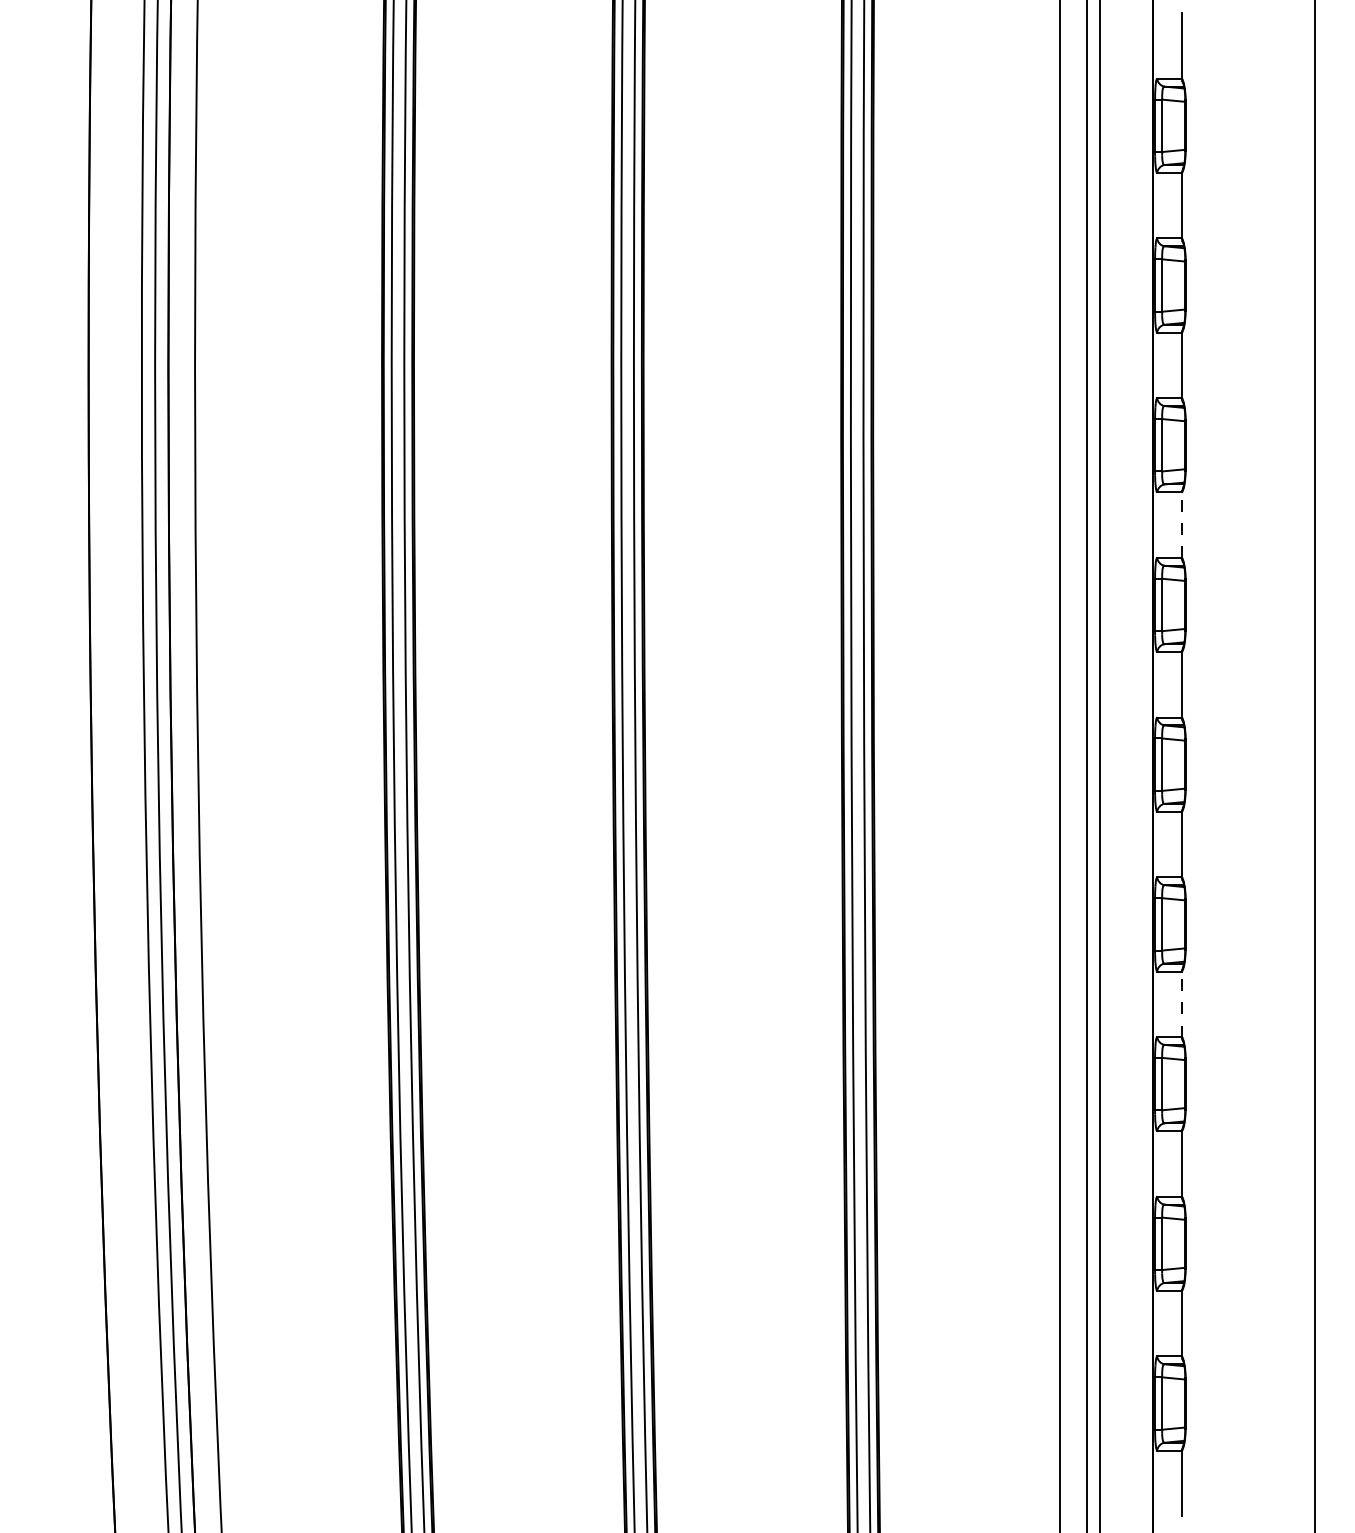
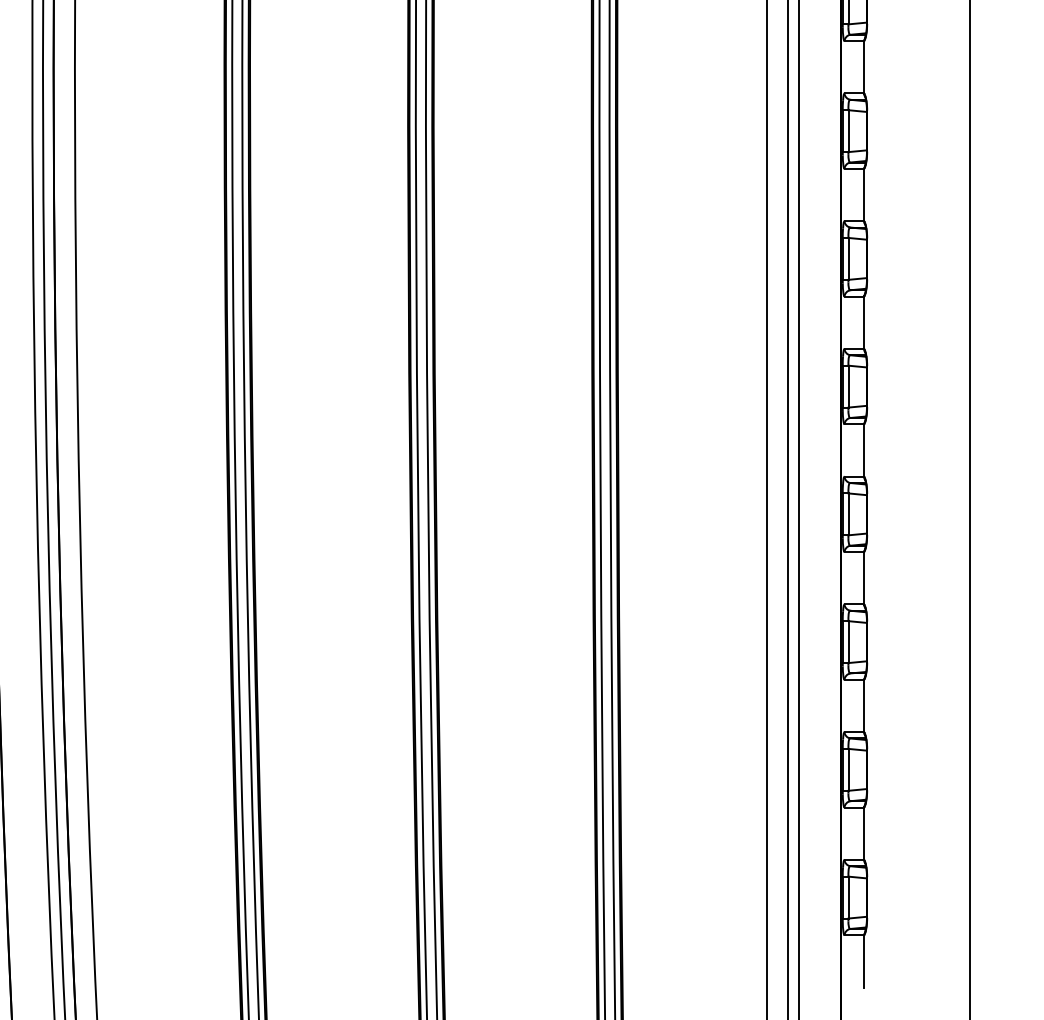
line: (1182, 525) -> (864, 195), dashed -> solid
line: (1182, 1004) -> (864, 578), dashed -> solid

